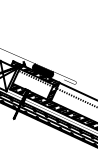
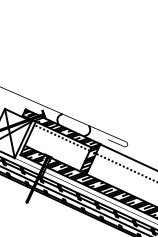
fill: (42, 70) -> (72, 124), removed

